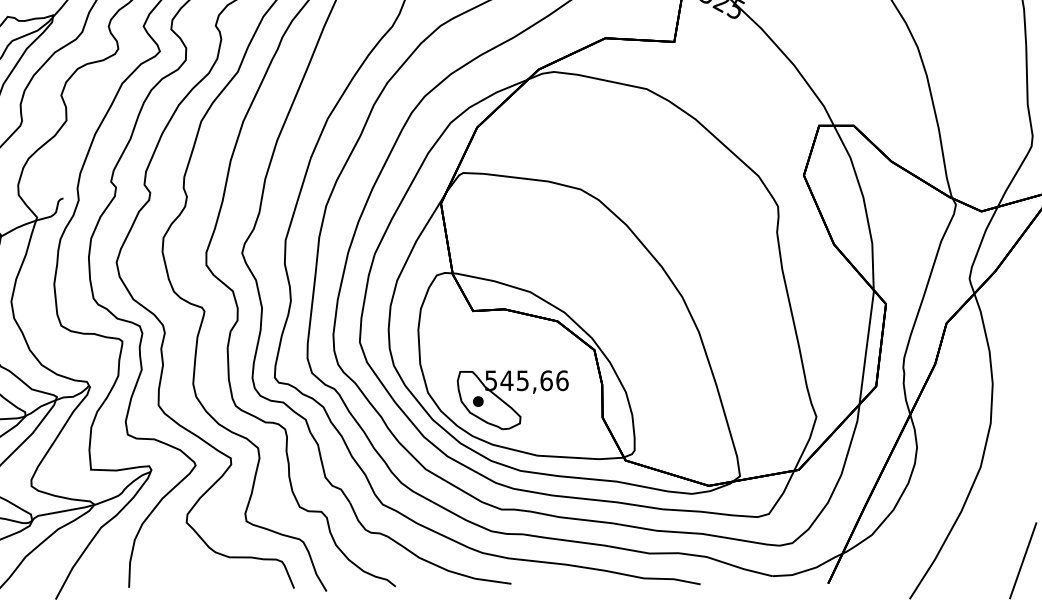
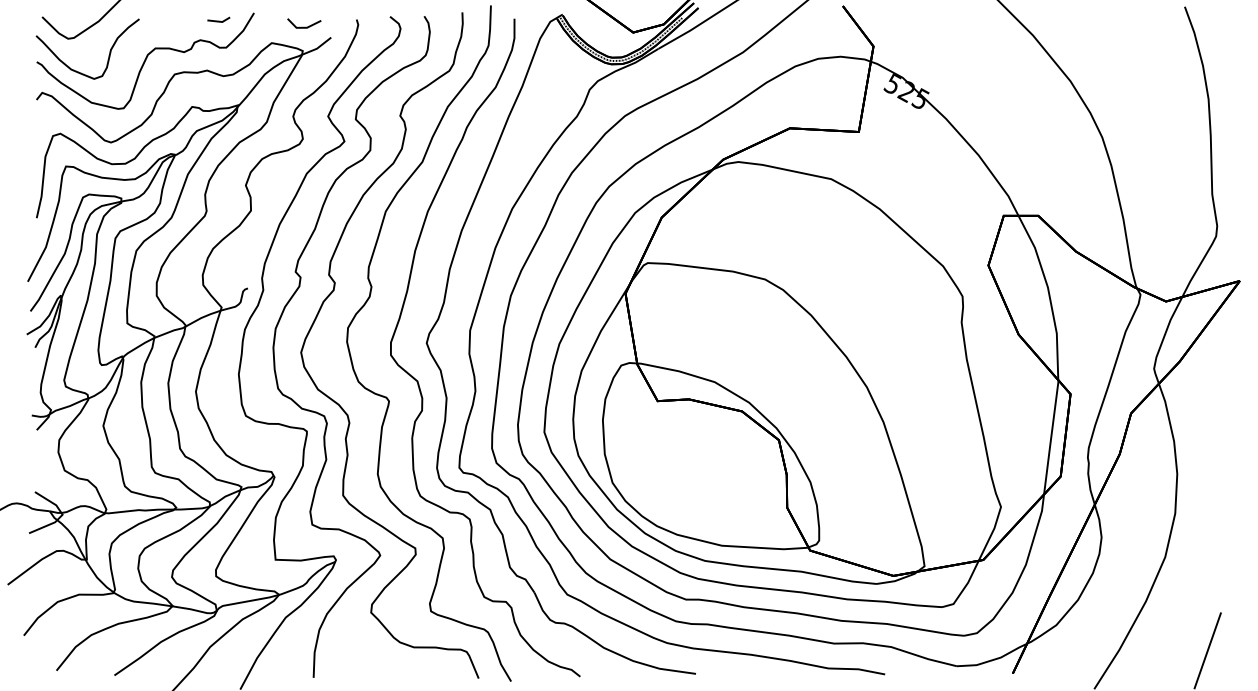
part: (512, 400) -> (697, 490), removed

